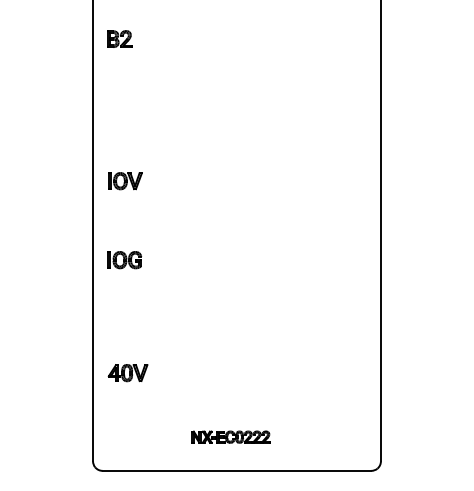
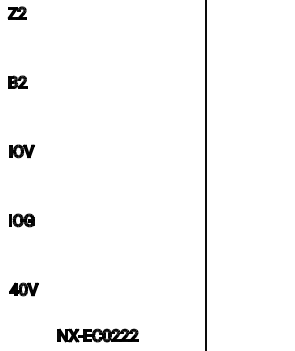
part: (119, 38) -> (17, 81), moved
part: (124, 260) -> (21, 220), moved
part: (230, 437) -> (97, 335), size x1.43

